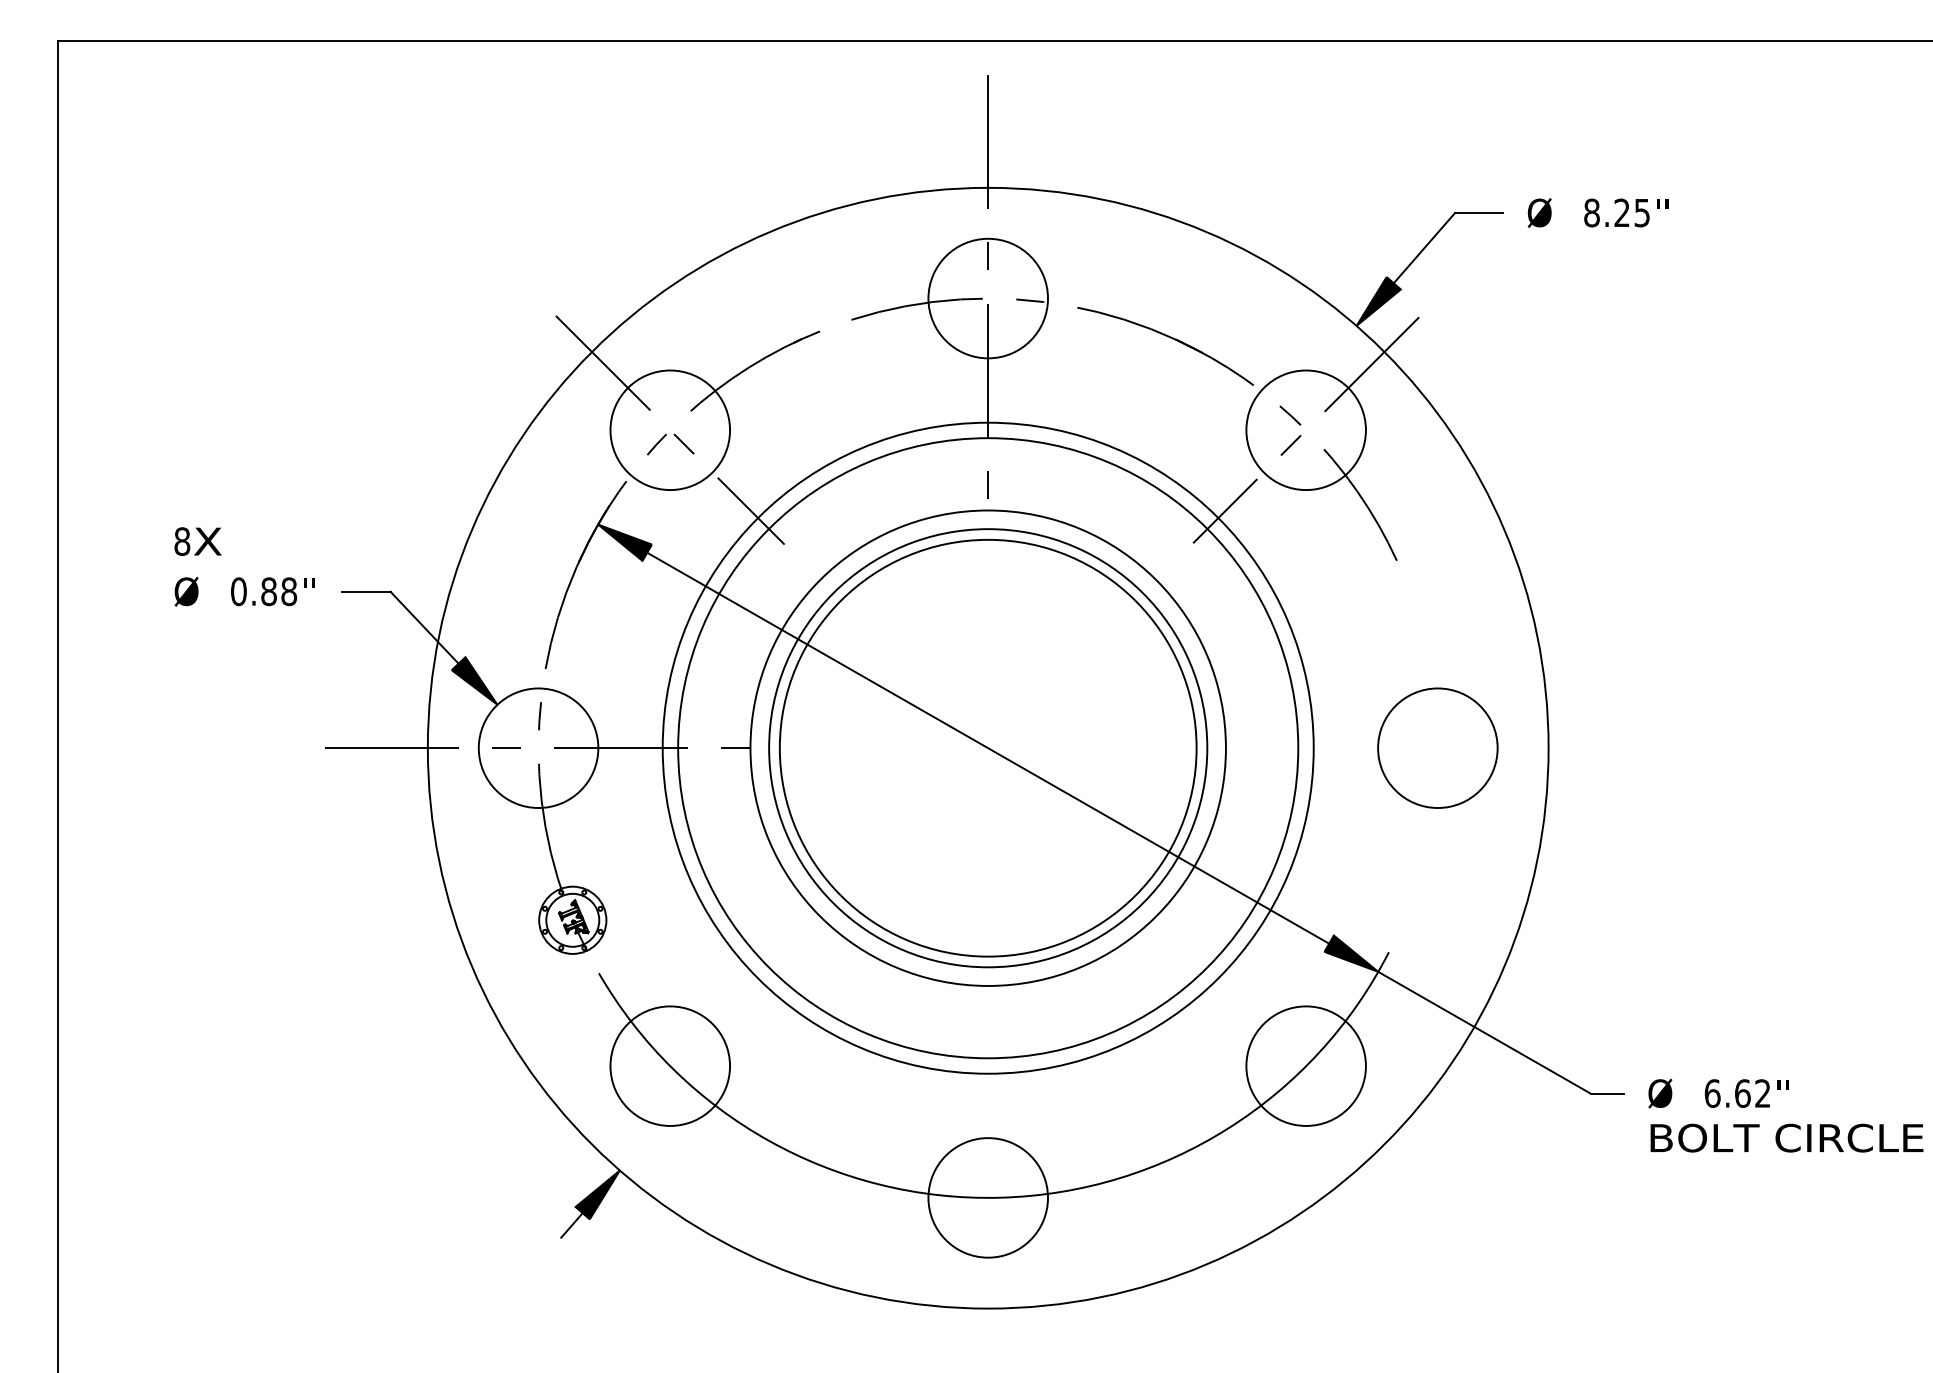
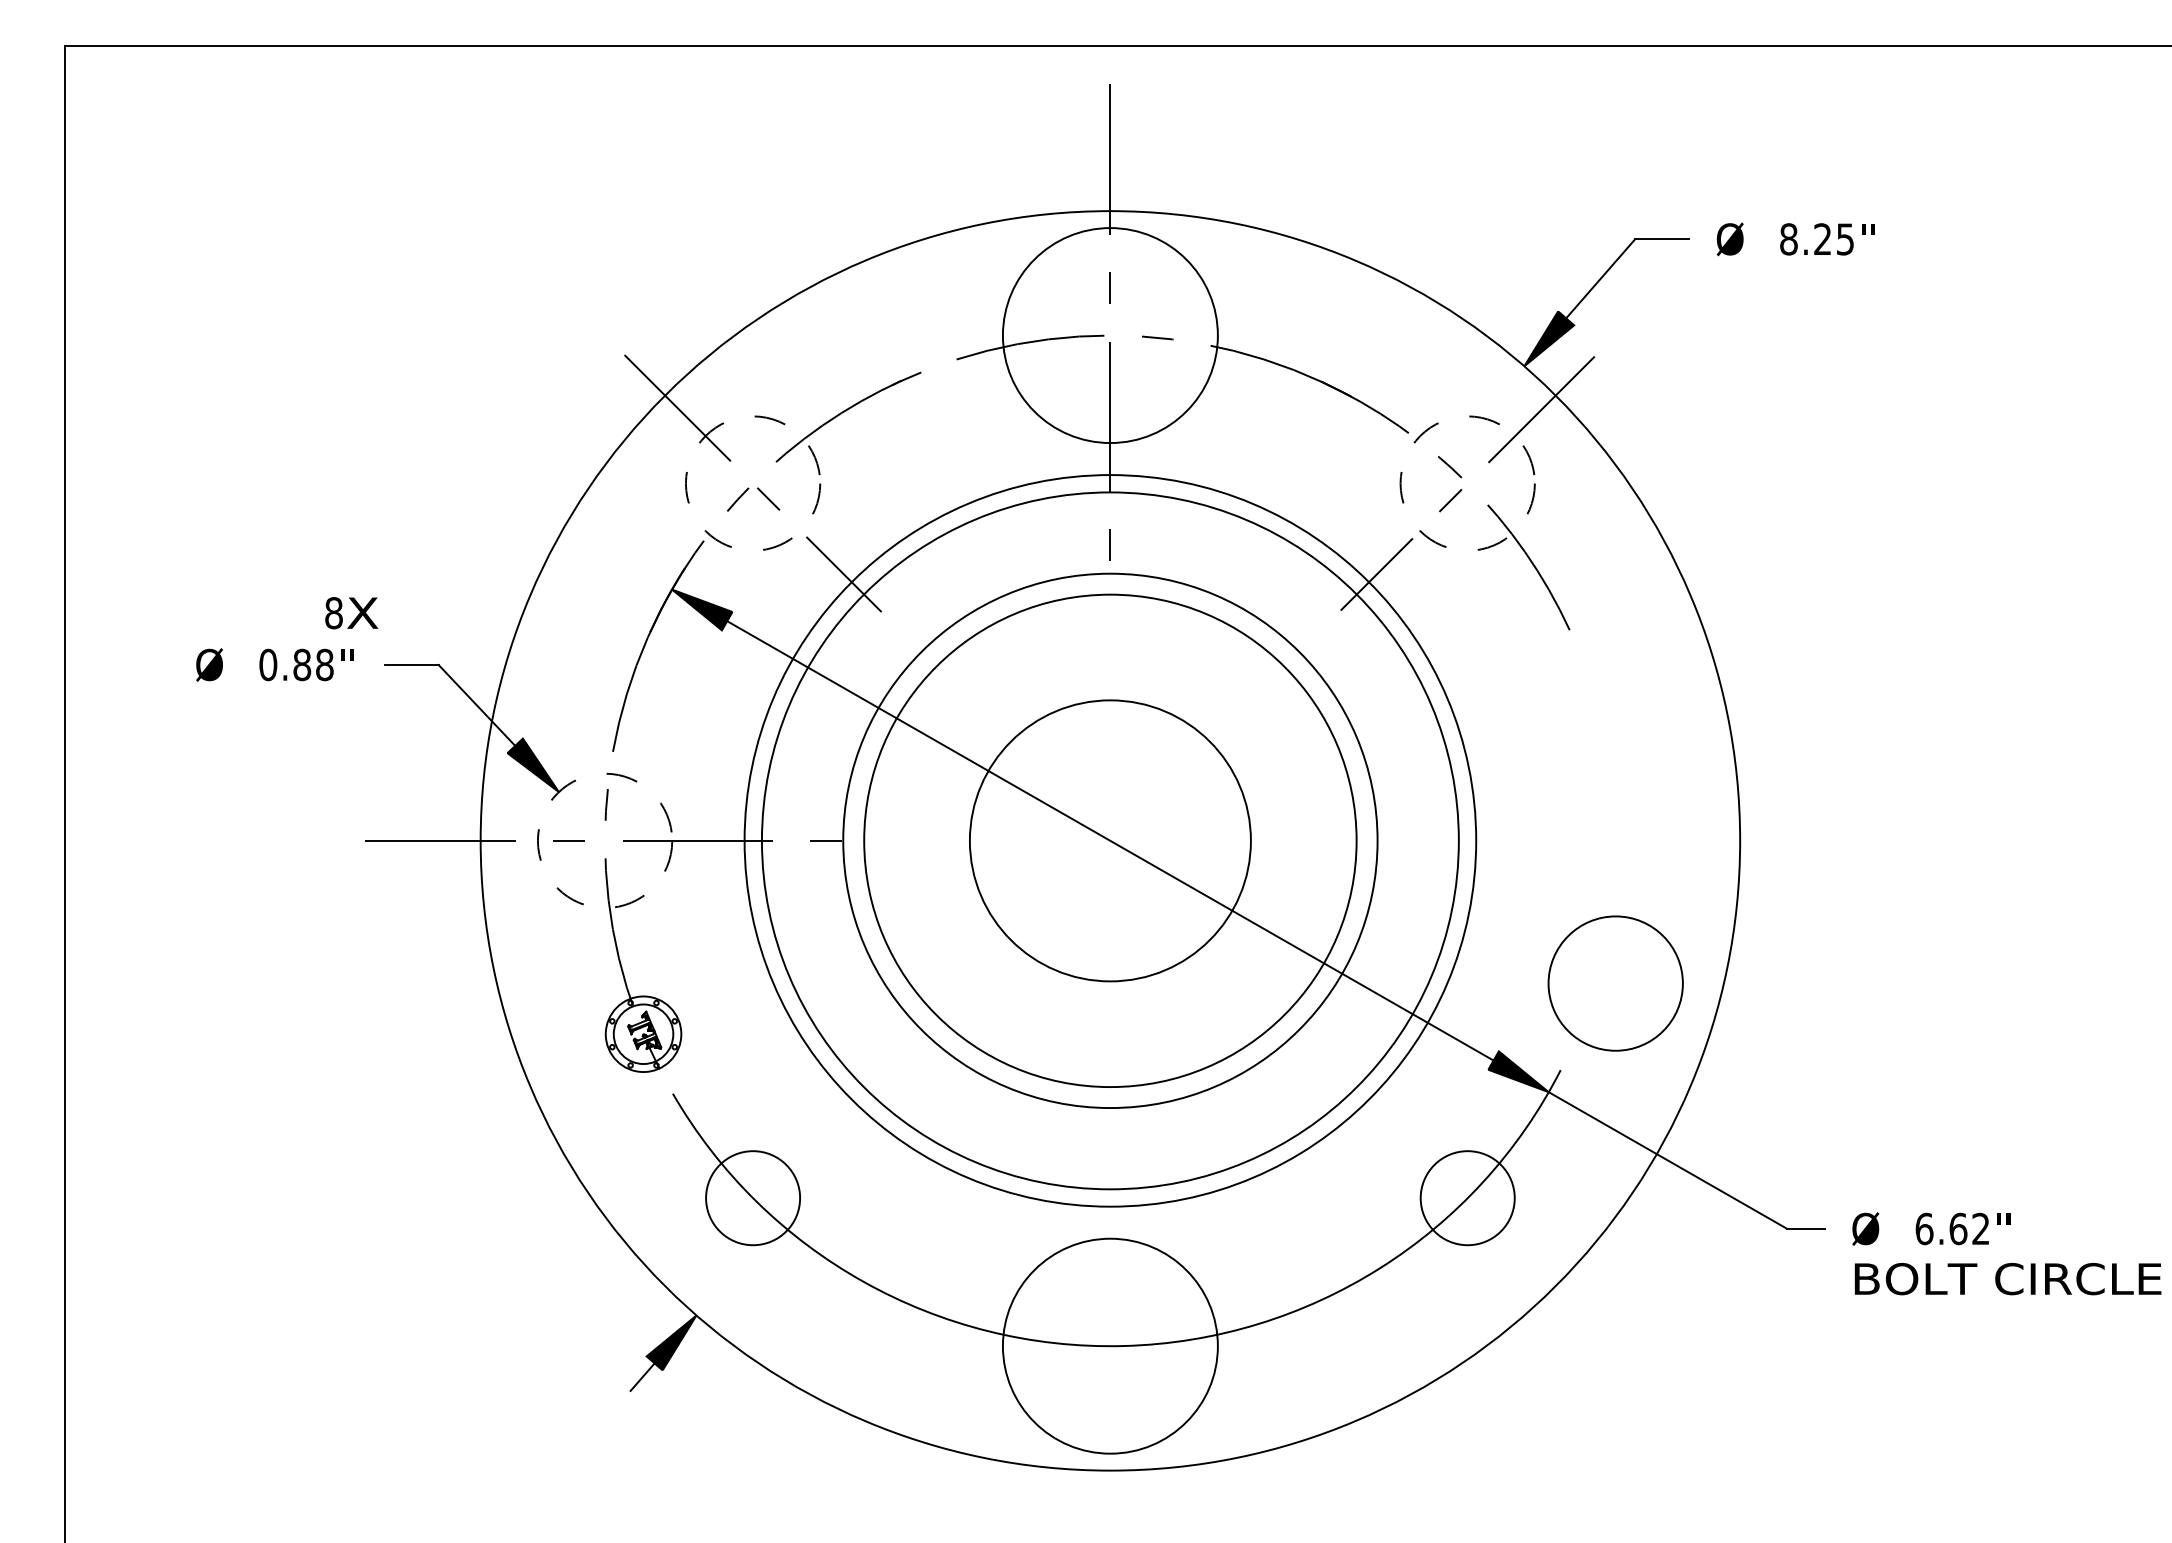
circle: (987, 298) -> (1109, 335), size x1.6
circle: (670, 430) -> (753, 483), solid -> dashed
circle: (1305, 430) -> (1466, 483), solid -> dashed
text: (197, 541) -> (351, 613), moved
circle: (987, 747) -> (1109, 840), size x0.6
circle: (1437, 747) -> (1615, 982), moved
circle: (538, 748) -> (605, 841), solid -> dashed
circle: (670, 1065) -> (753, 1197), size x0.7
circle: (1305, 1065) -> (1466, 1197), size x0.7
circle: (987, 1197) -> (1109, 1345), size x1.6

